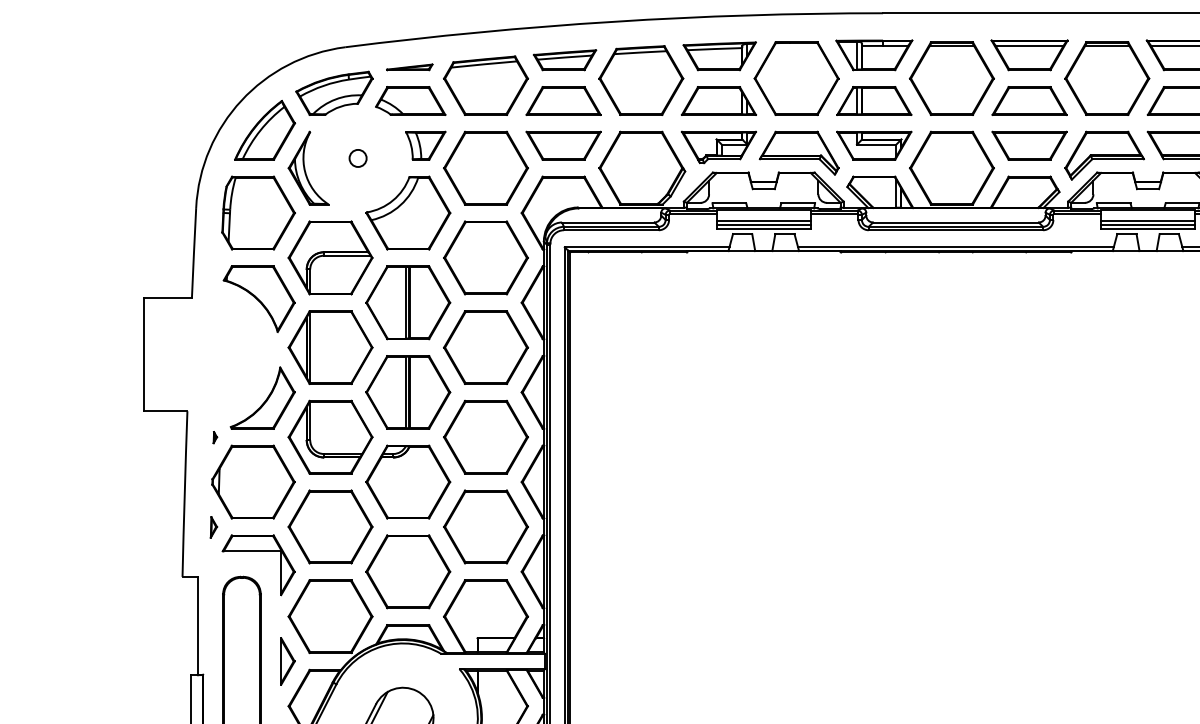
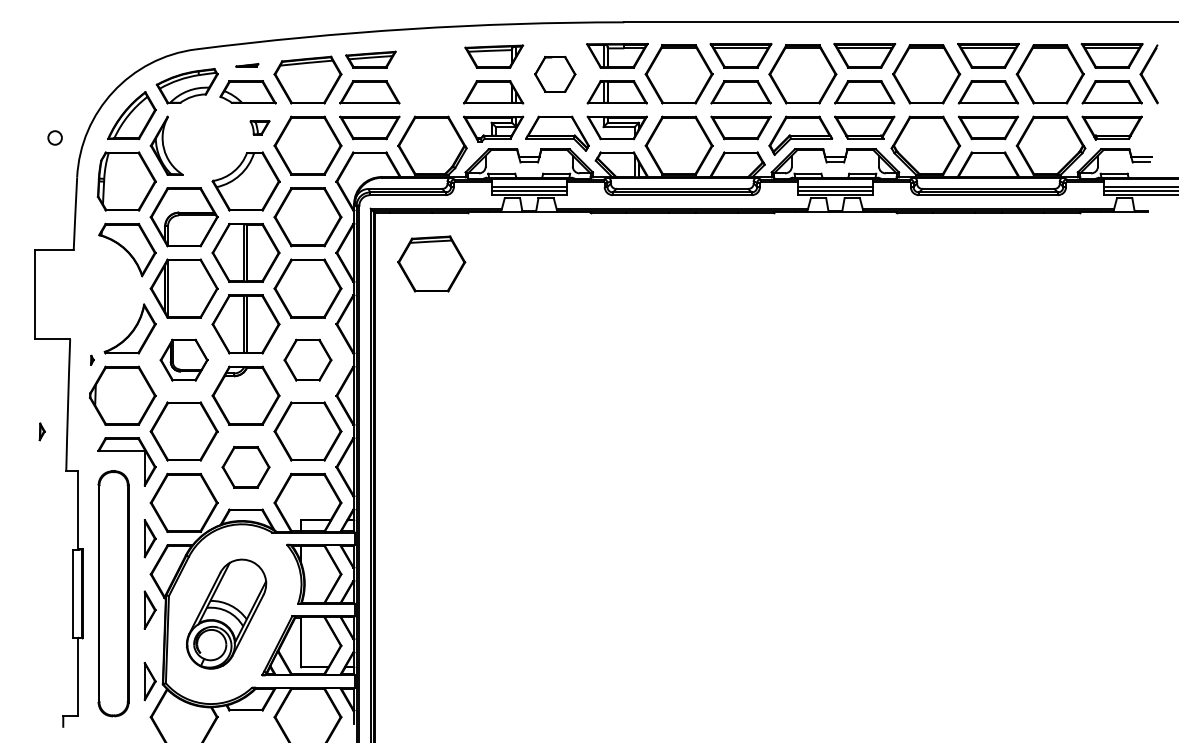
part: (410, 67) -> (247, 65), size x0.6
part: (795, 78) -> (554, 74), size x0.6
part: (641, 79) -> (431, 263), moved
part: (425, 145) -> (259, 127), size x0.6
circle: (357, 157) -> (54, 137), moved
part: (329, 437) -> (183, 360), size x0.7
part: (485, 437) -> (307, 360), size x0.7
part: (212, 526) -> (41, 431), moved
part: (407, 572) -> (245, 467), size x0.7

